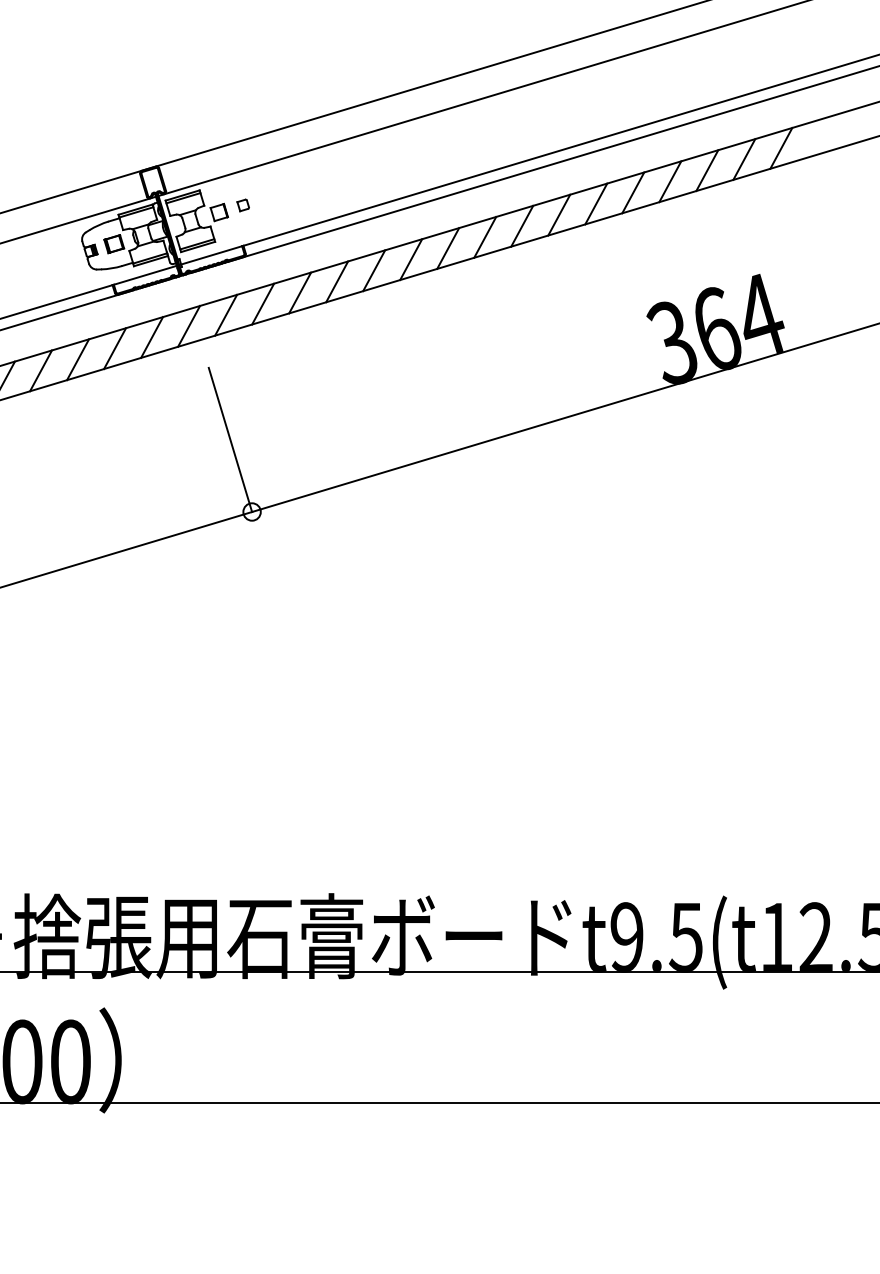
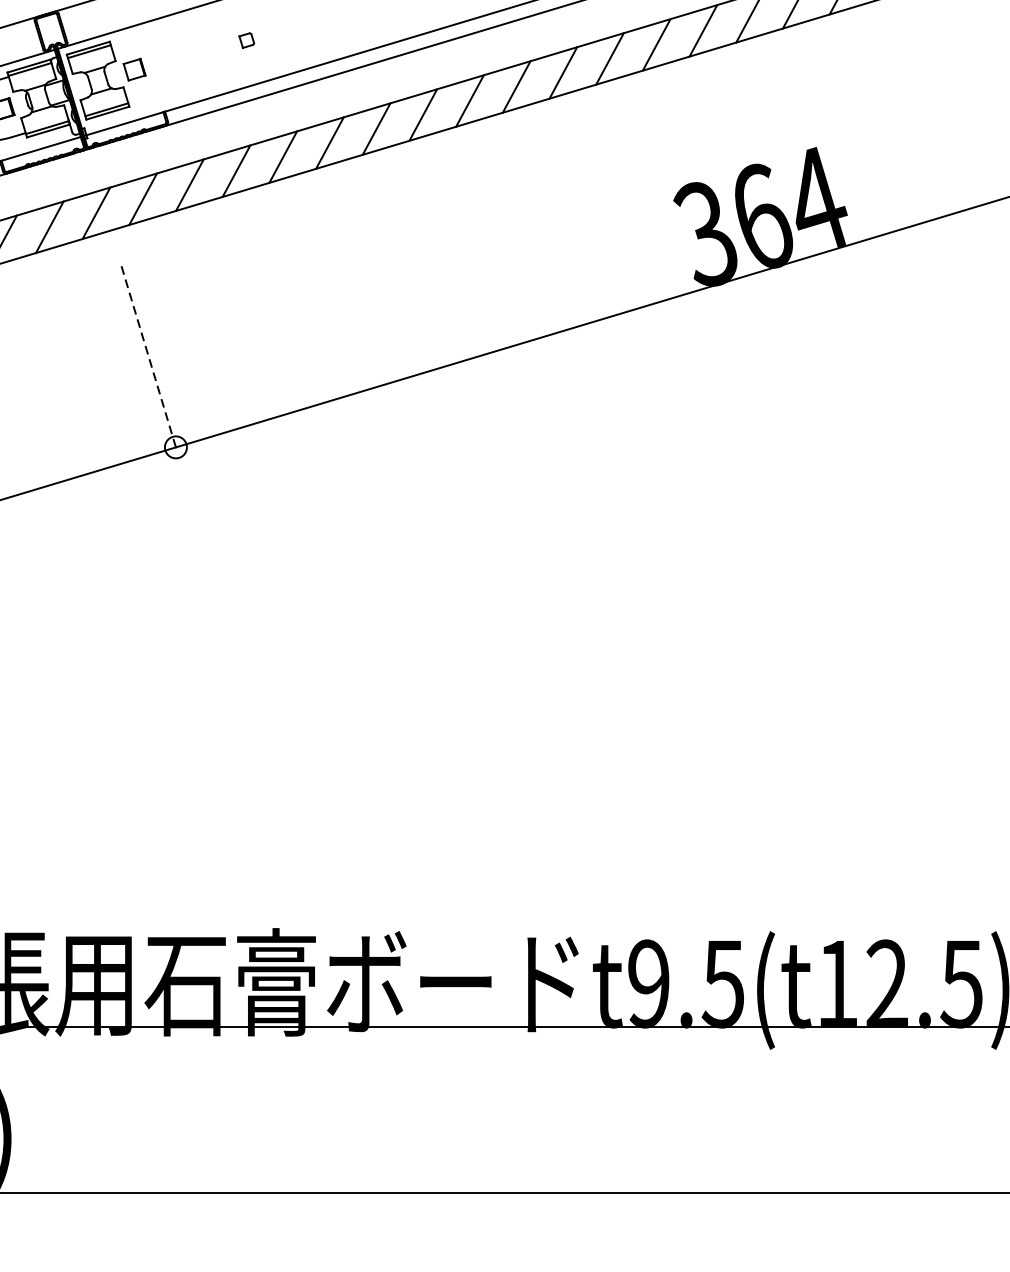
part: (242, 205) -> (245, 40), moved
line: (230, 439) -> (148, 355), solid -> dashed

